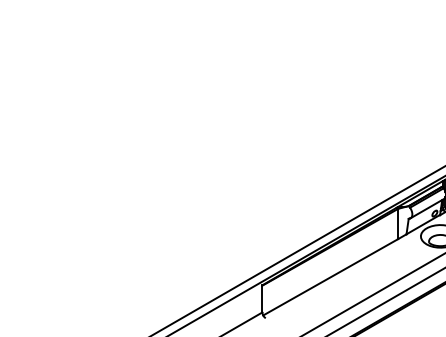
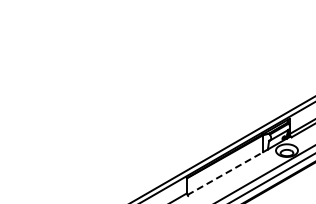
line: (330, 277) -> (225, 173), solid -> dashed

